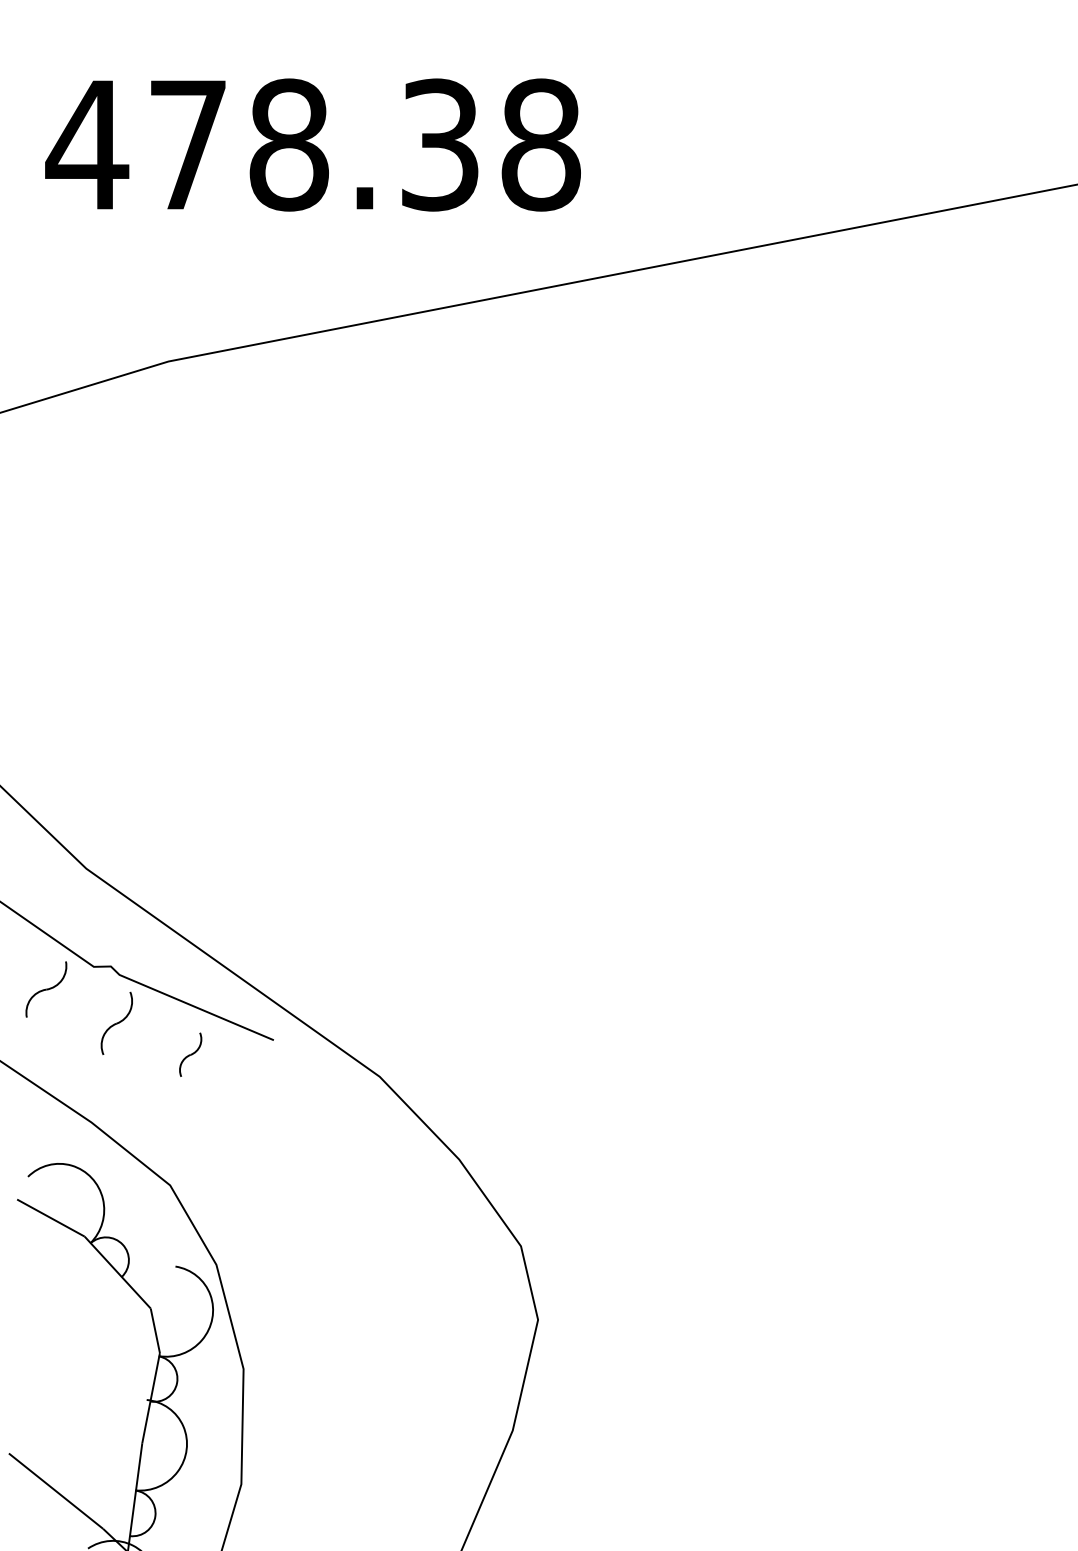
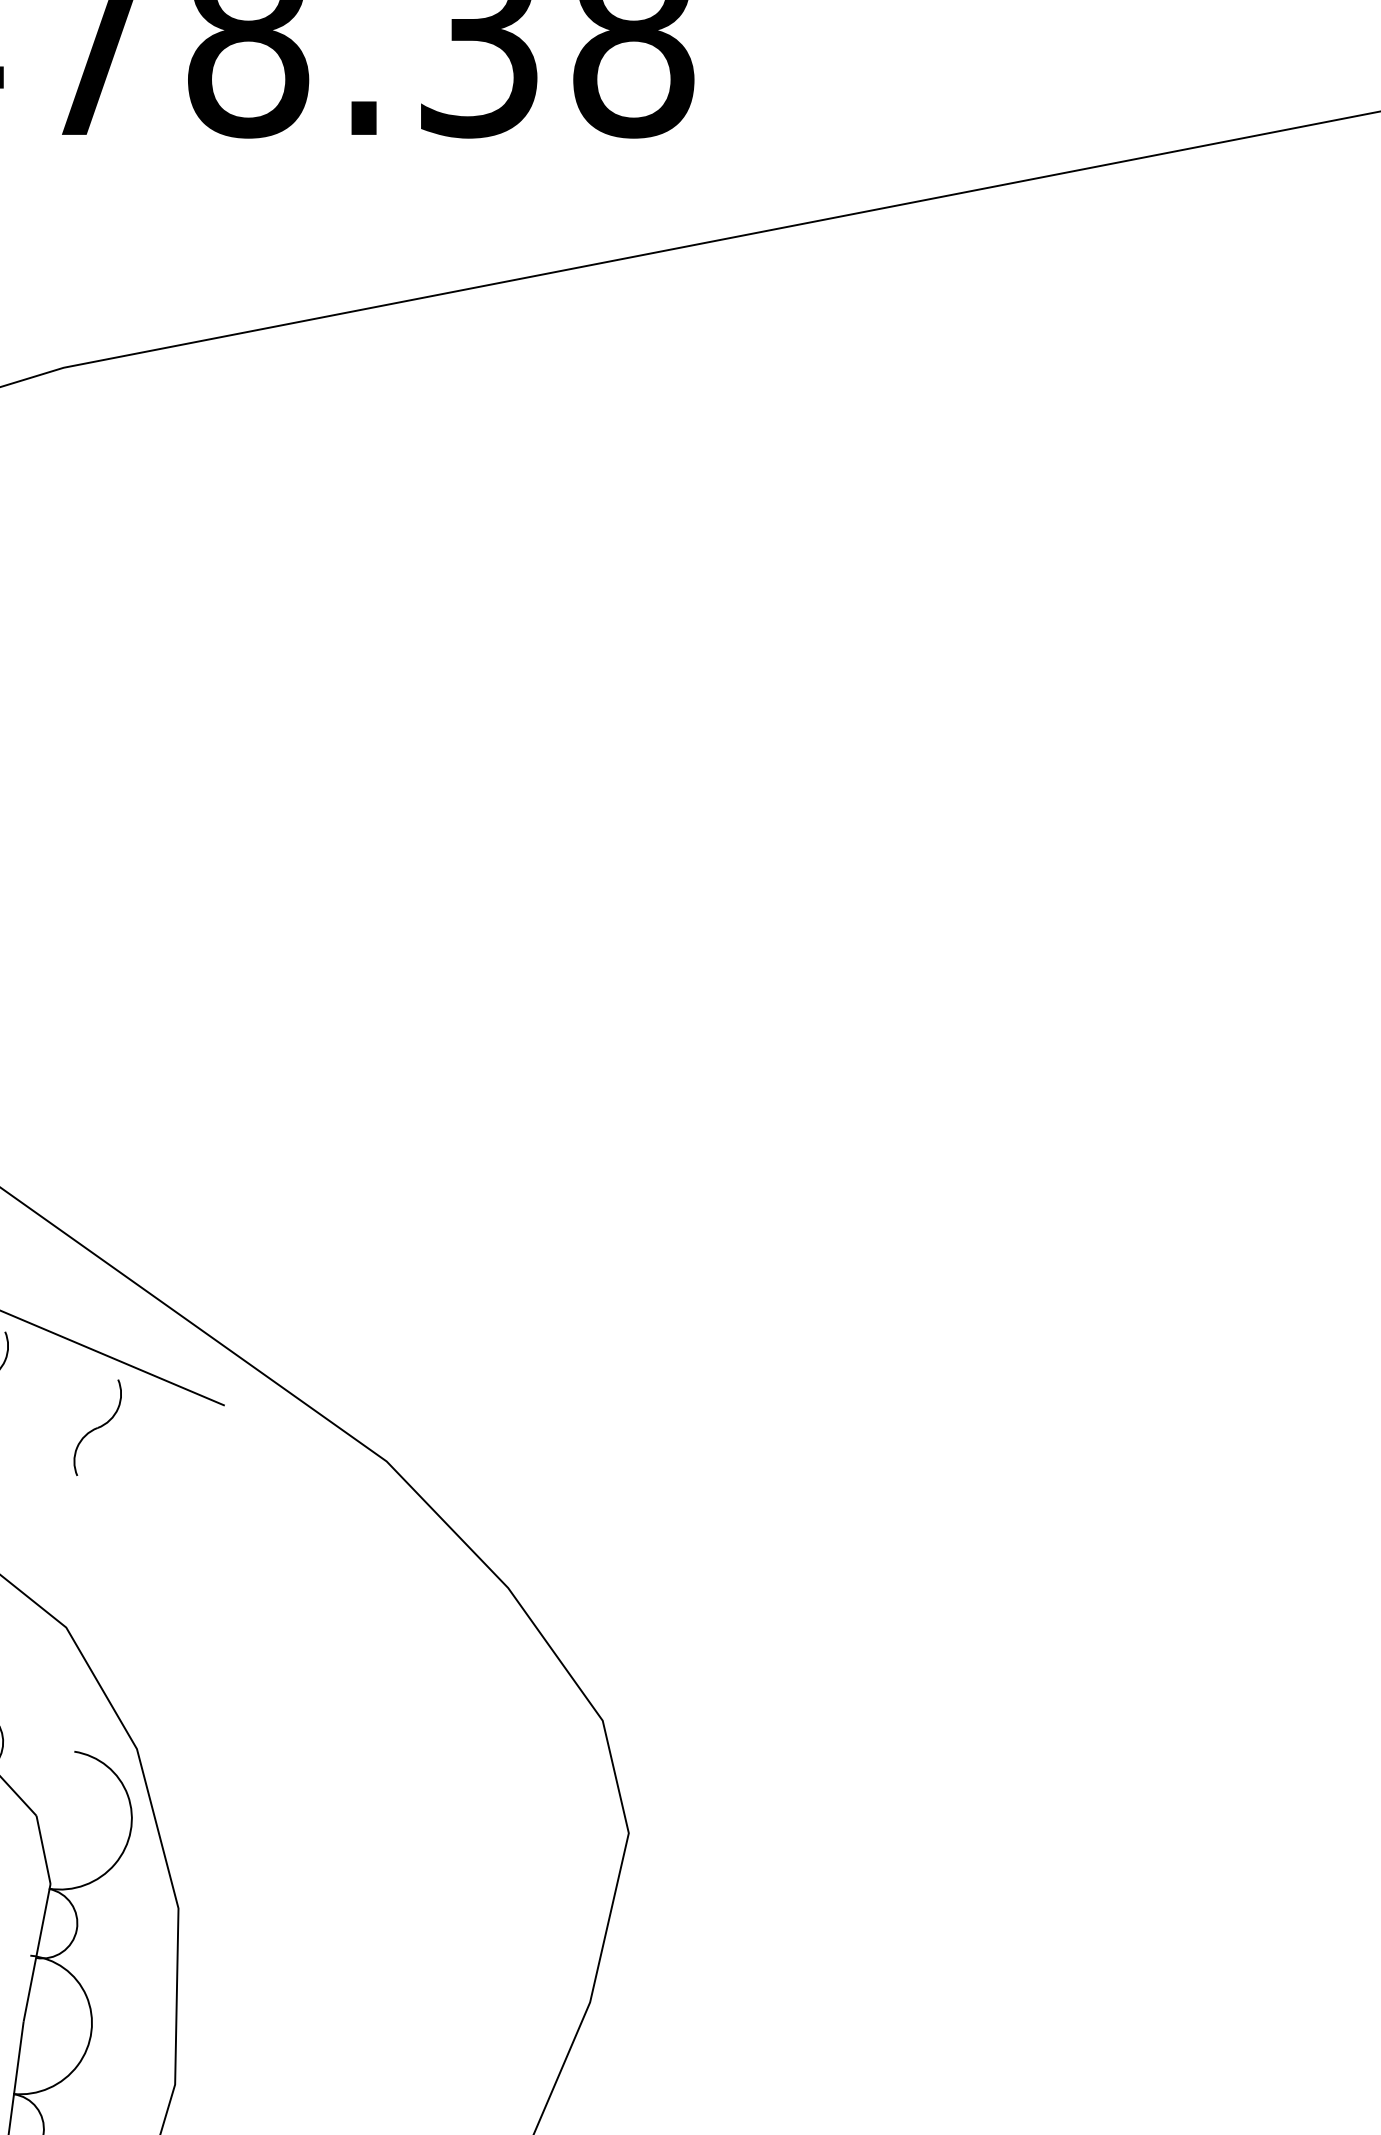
part: (190, 1054) -> (97, 1427), size x1.43

